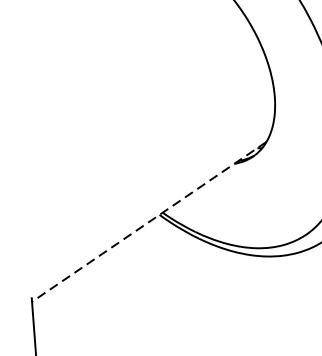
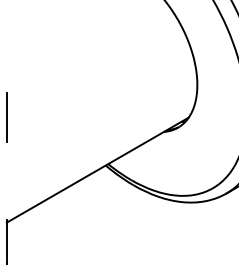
line: (20, 160) -> (6, 117), added
line: (148, 222) -> (97, 170), dashed -> solid

